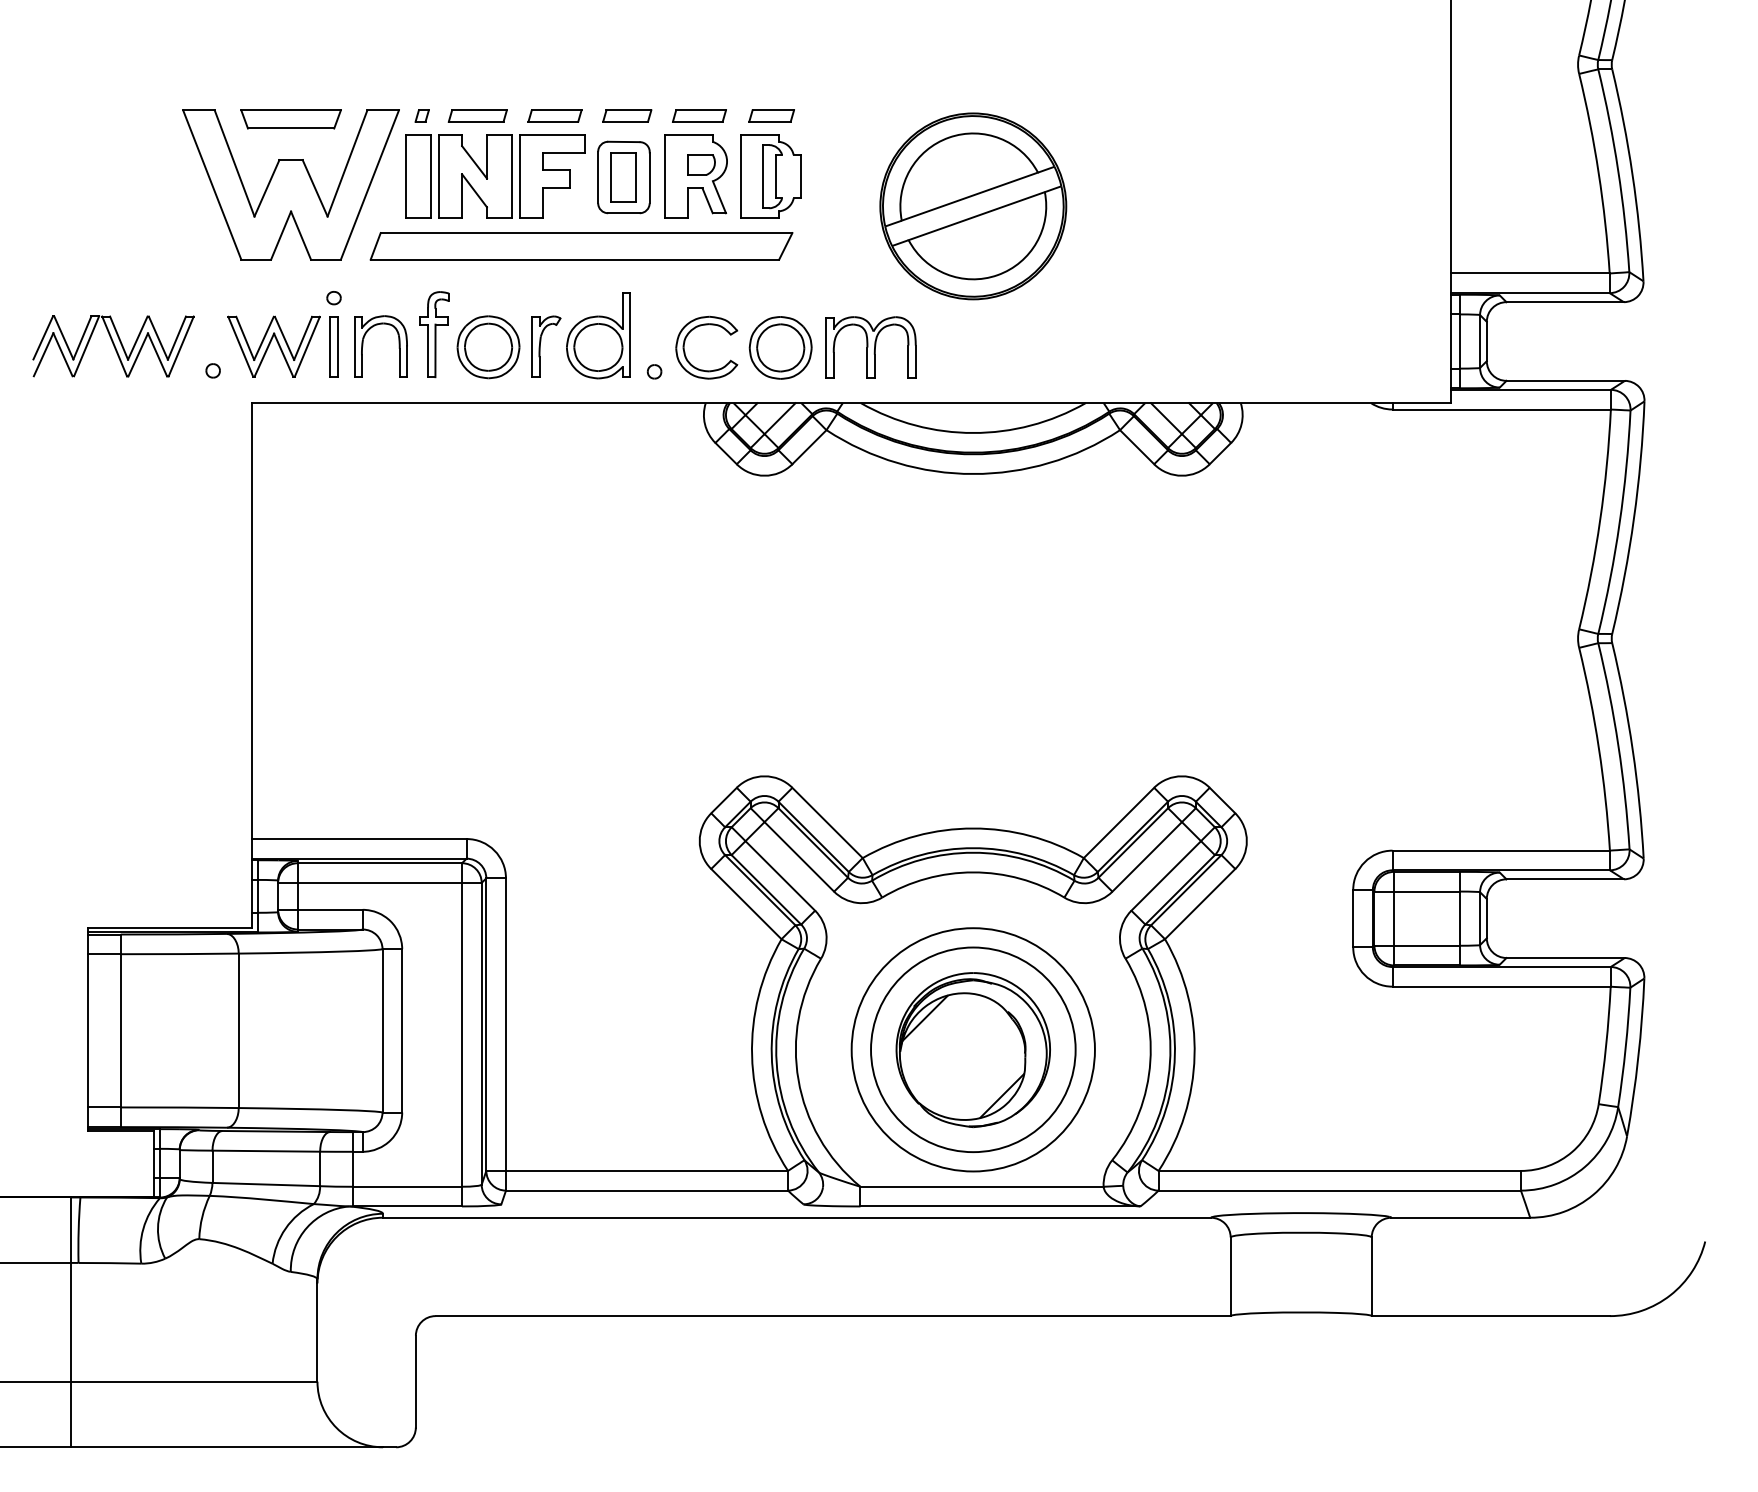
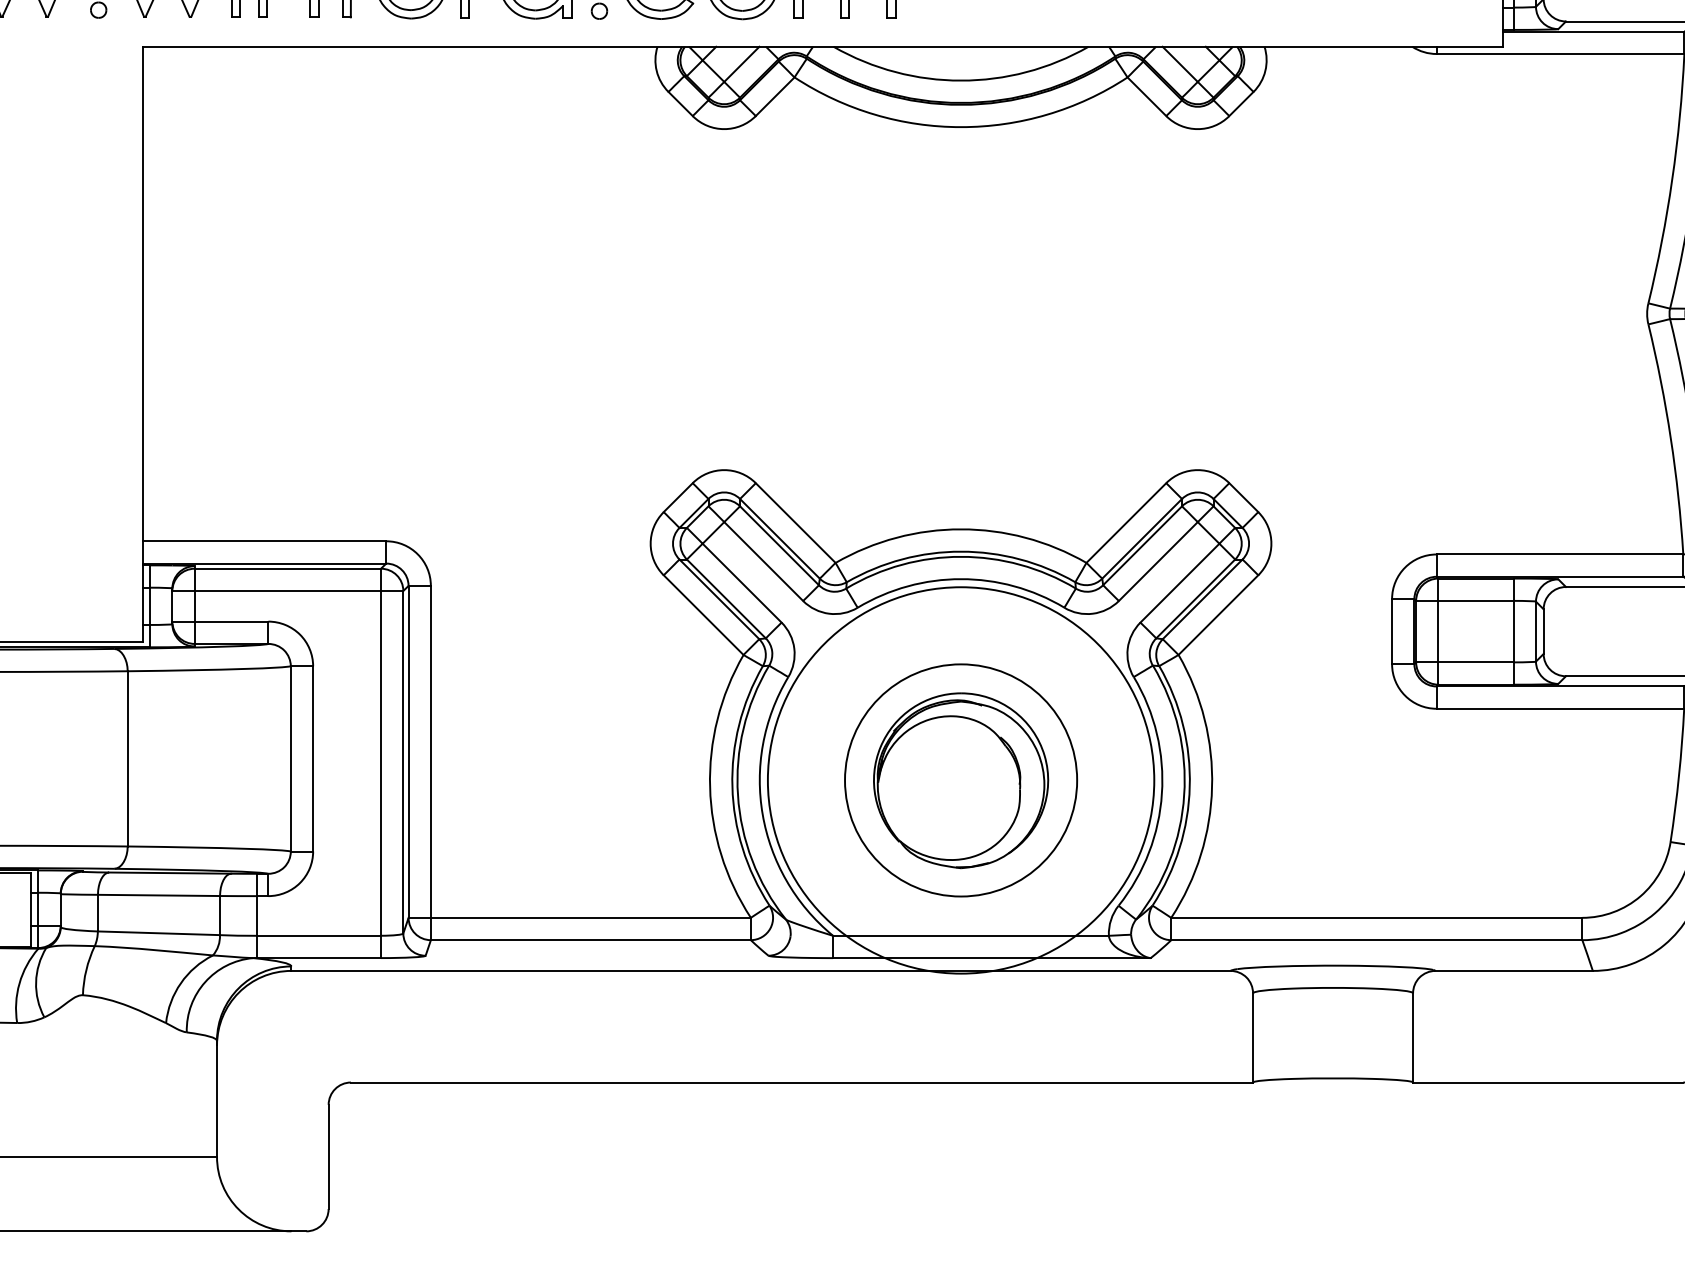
circle: (972, 1049) -> (960, 780), size x1.4
hatch: (962, 1056) -> (948, 788), removed

